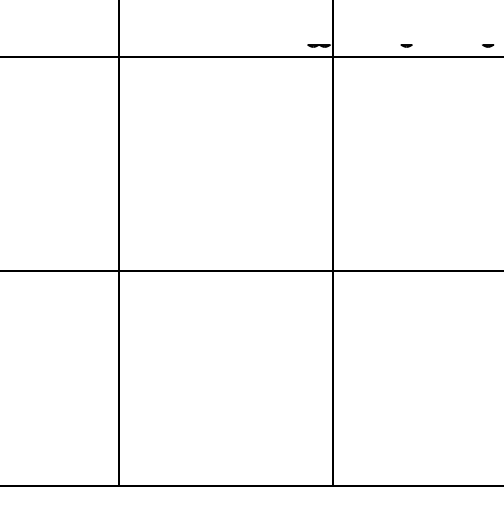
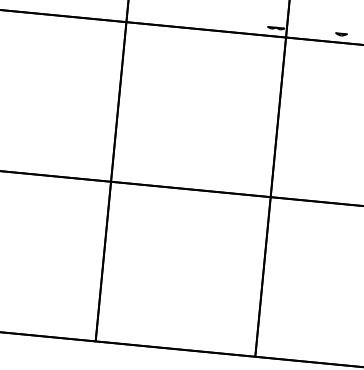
part: (406, 45) -> (341, 34), size x1.4

